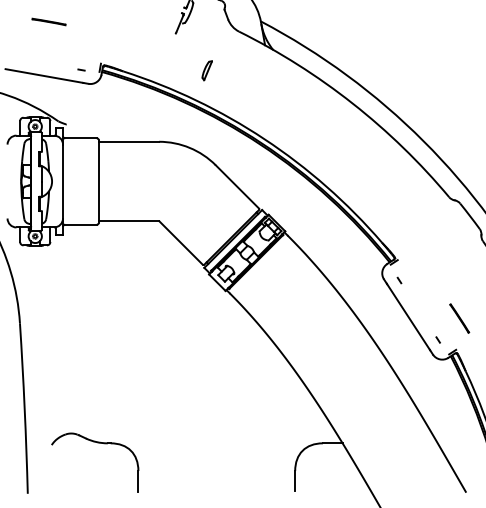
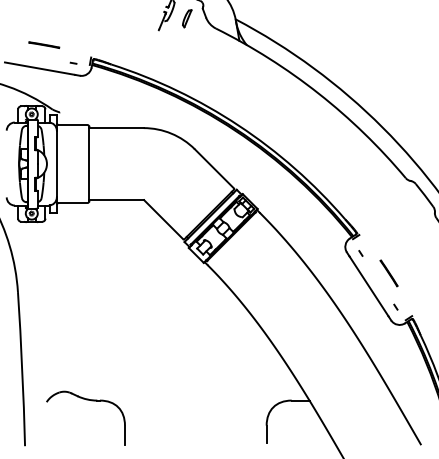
line: (48, 21) -> (43, 44), moved
part: (206, 70) -> (186, 18), moved
line: (459, 318) -> (388, 273), moved

